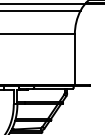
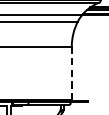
line: (74, 59) -> (71, 73), solid -> dashed

